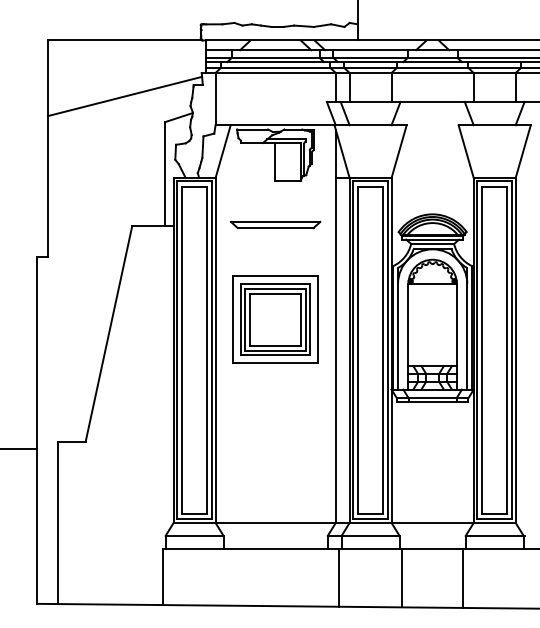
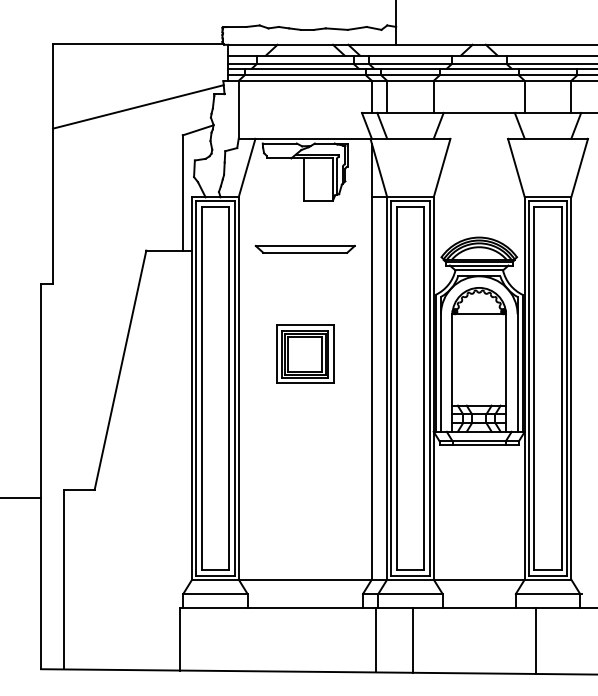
part: (275, 319) -> (305, 354), size x0.6
line: (402, 577) -> (413, 640), moved
line: (463, 577) -> (536, 640), moved

